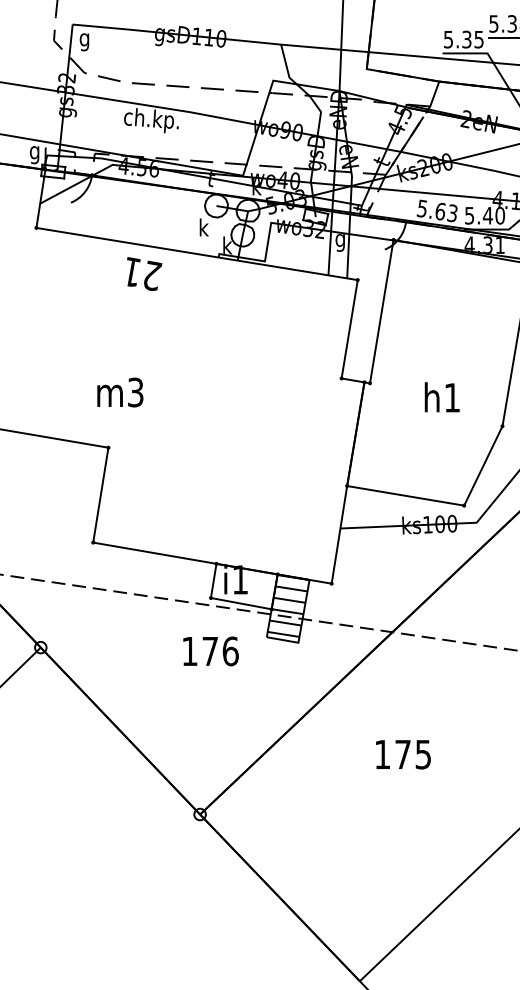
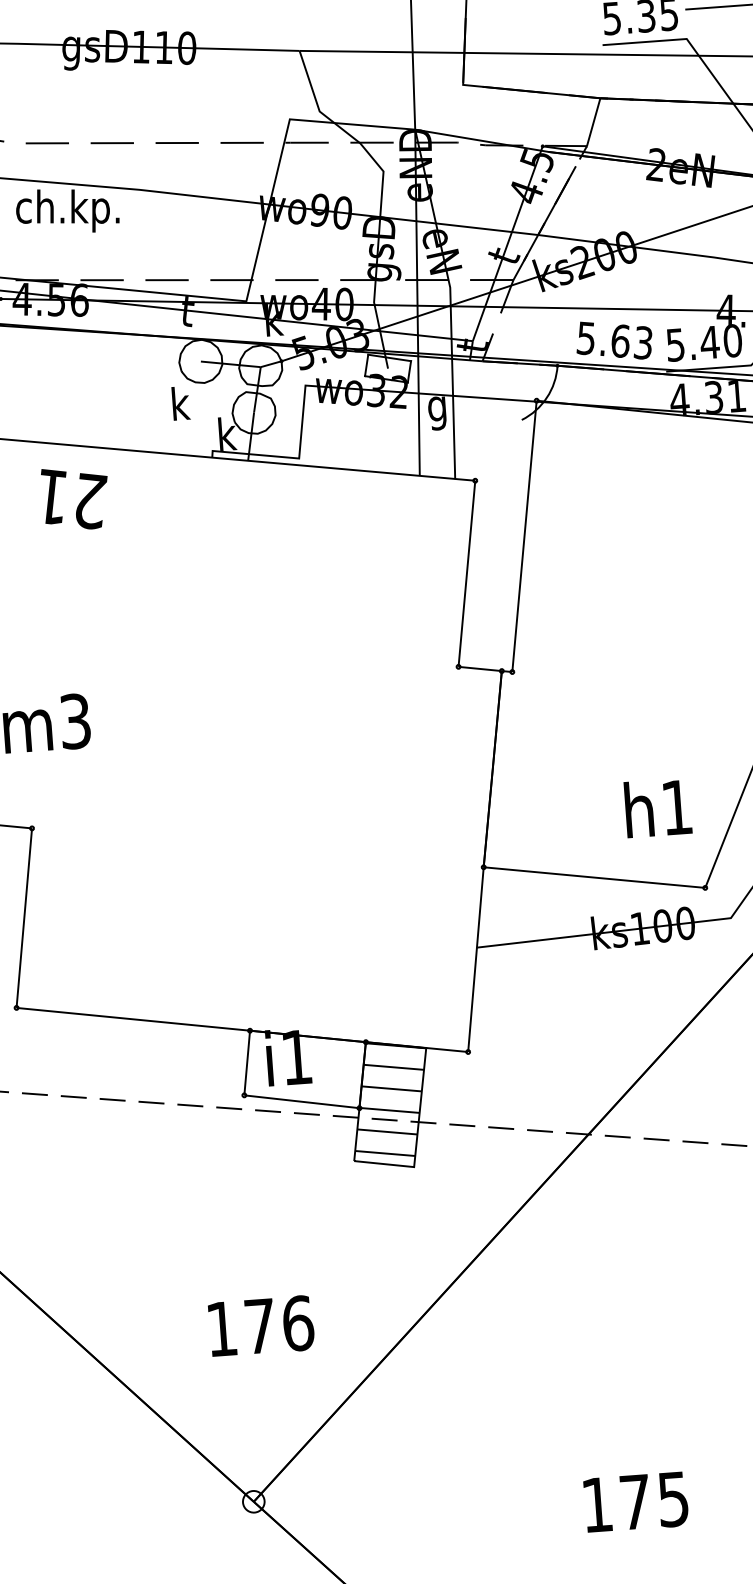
text: (441, 397) -> (656, 808), moved
text: (210, 651) -> (260, 1326), moved
text: (403, 754) -> (636, 1501), moved

